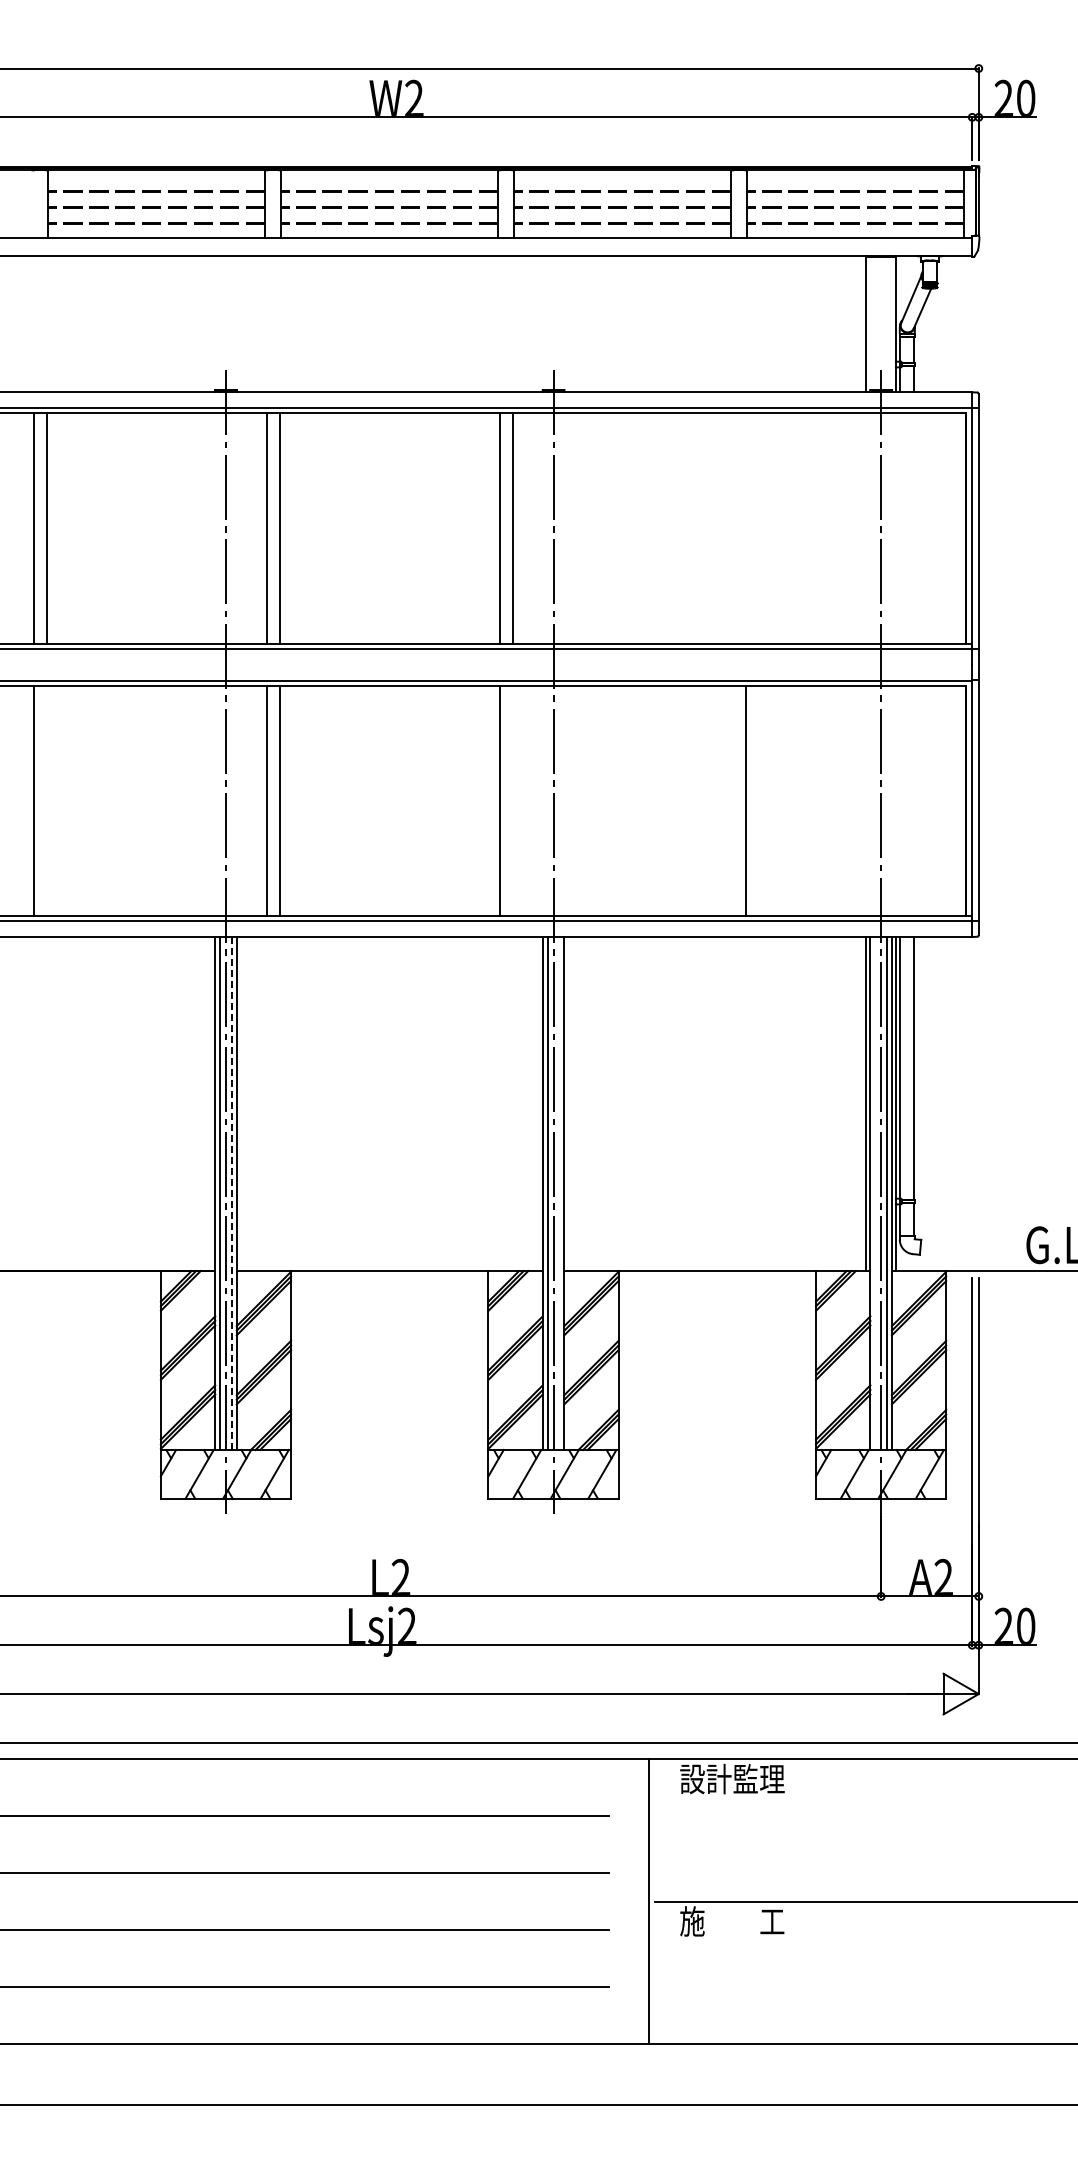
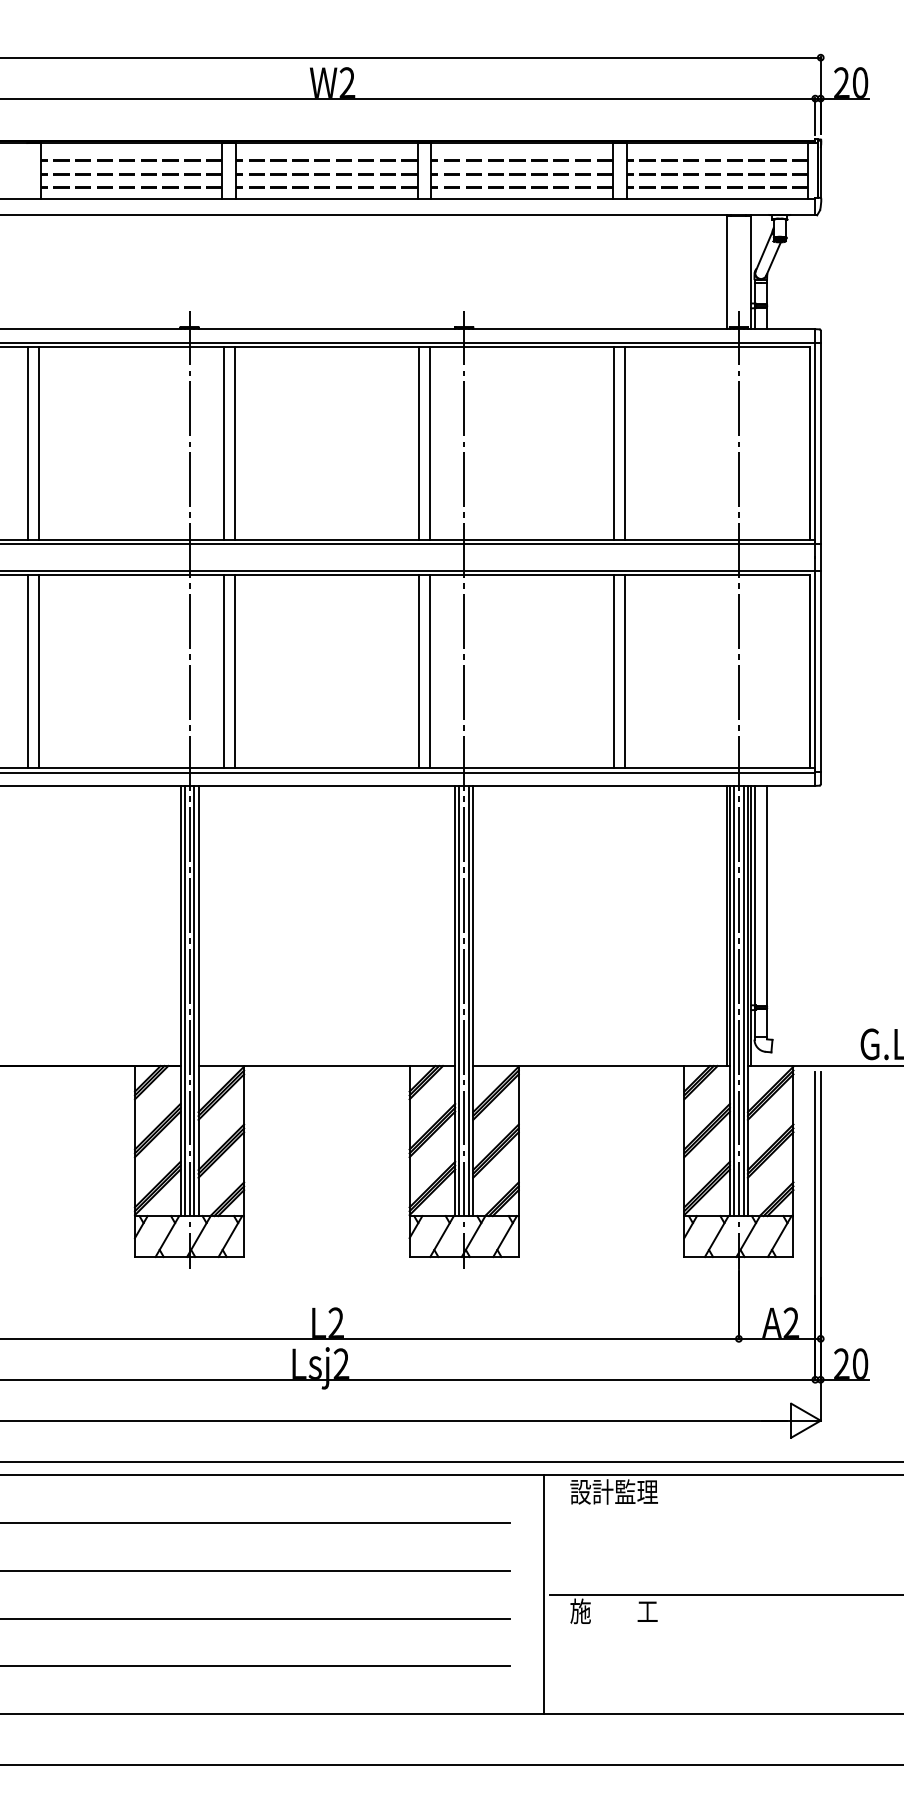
line: (732, 528) -> (614, 443), added
line: (745, 528) -> (625, 443), added
line: (46, 800) -> (39, 671), added
line: (512, 800) -> (429, 671), added
line: (732, 800) -> (614, 671), added
line: (231, 1193) -> (194, 1000), dashed -> solid
line: (559, 1193) -> (469, 1000), added
line: (875, 1193) -> (734, 1000), added

